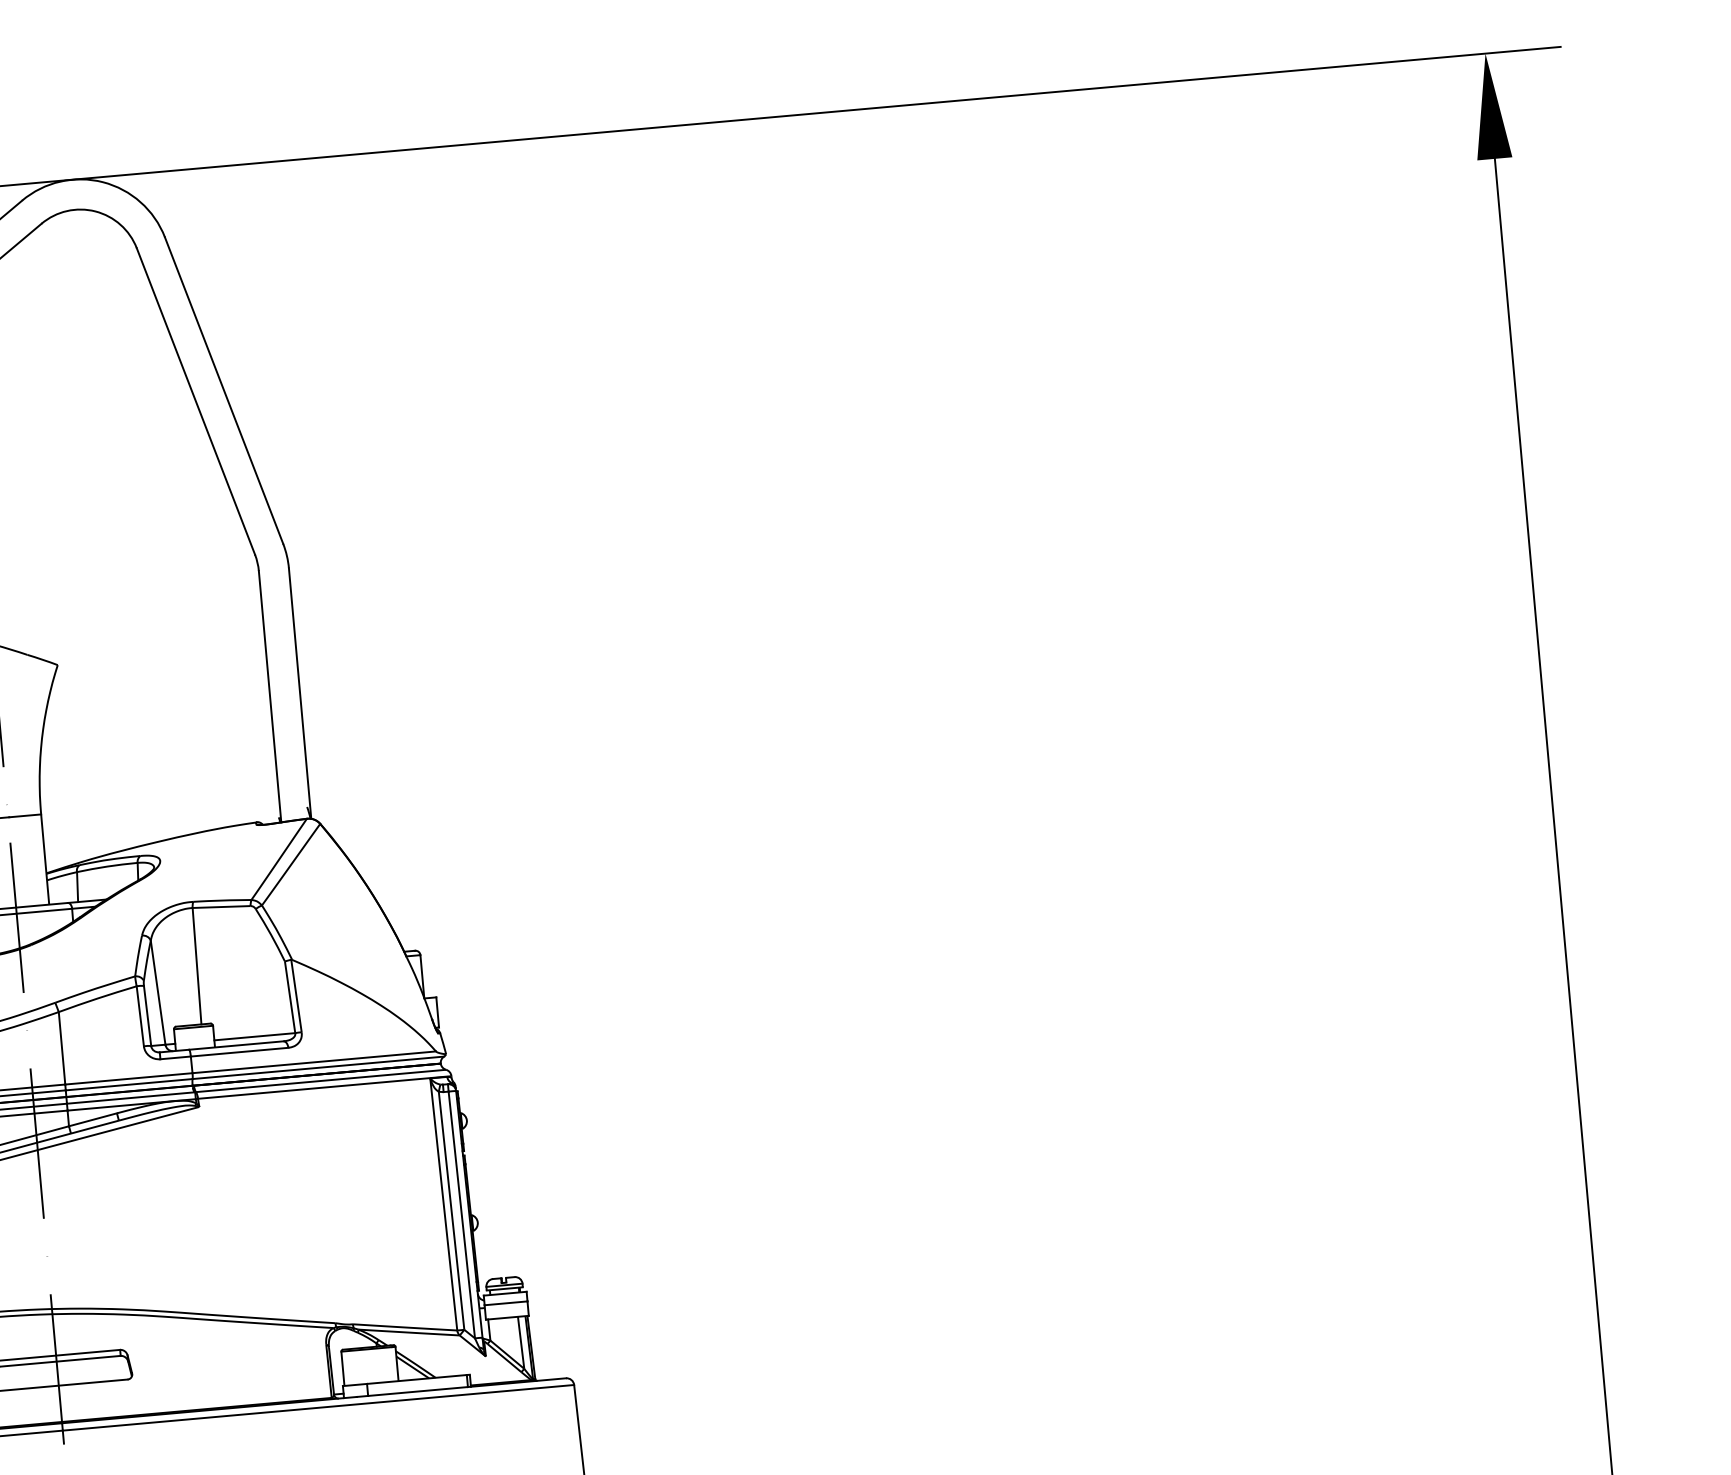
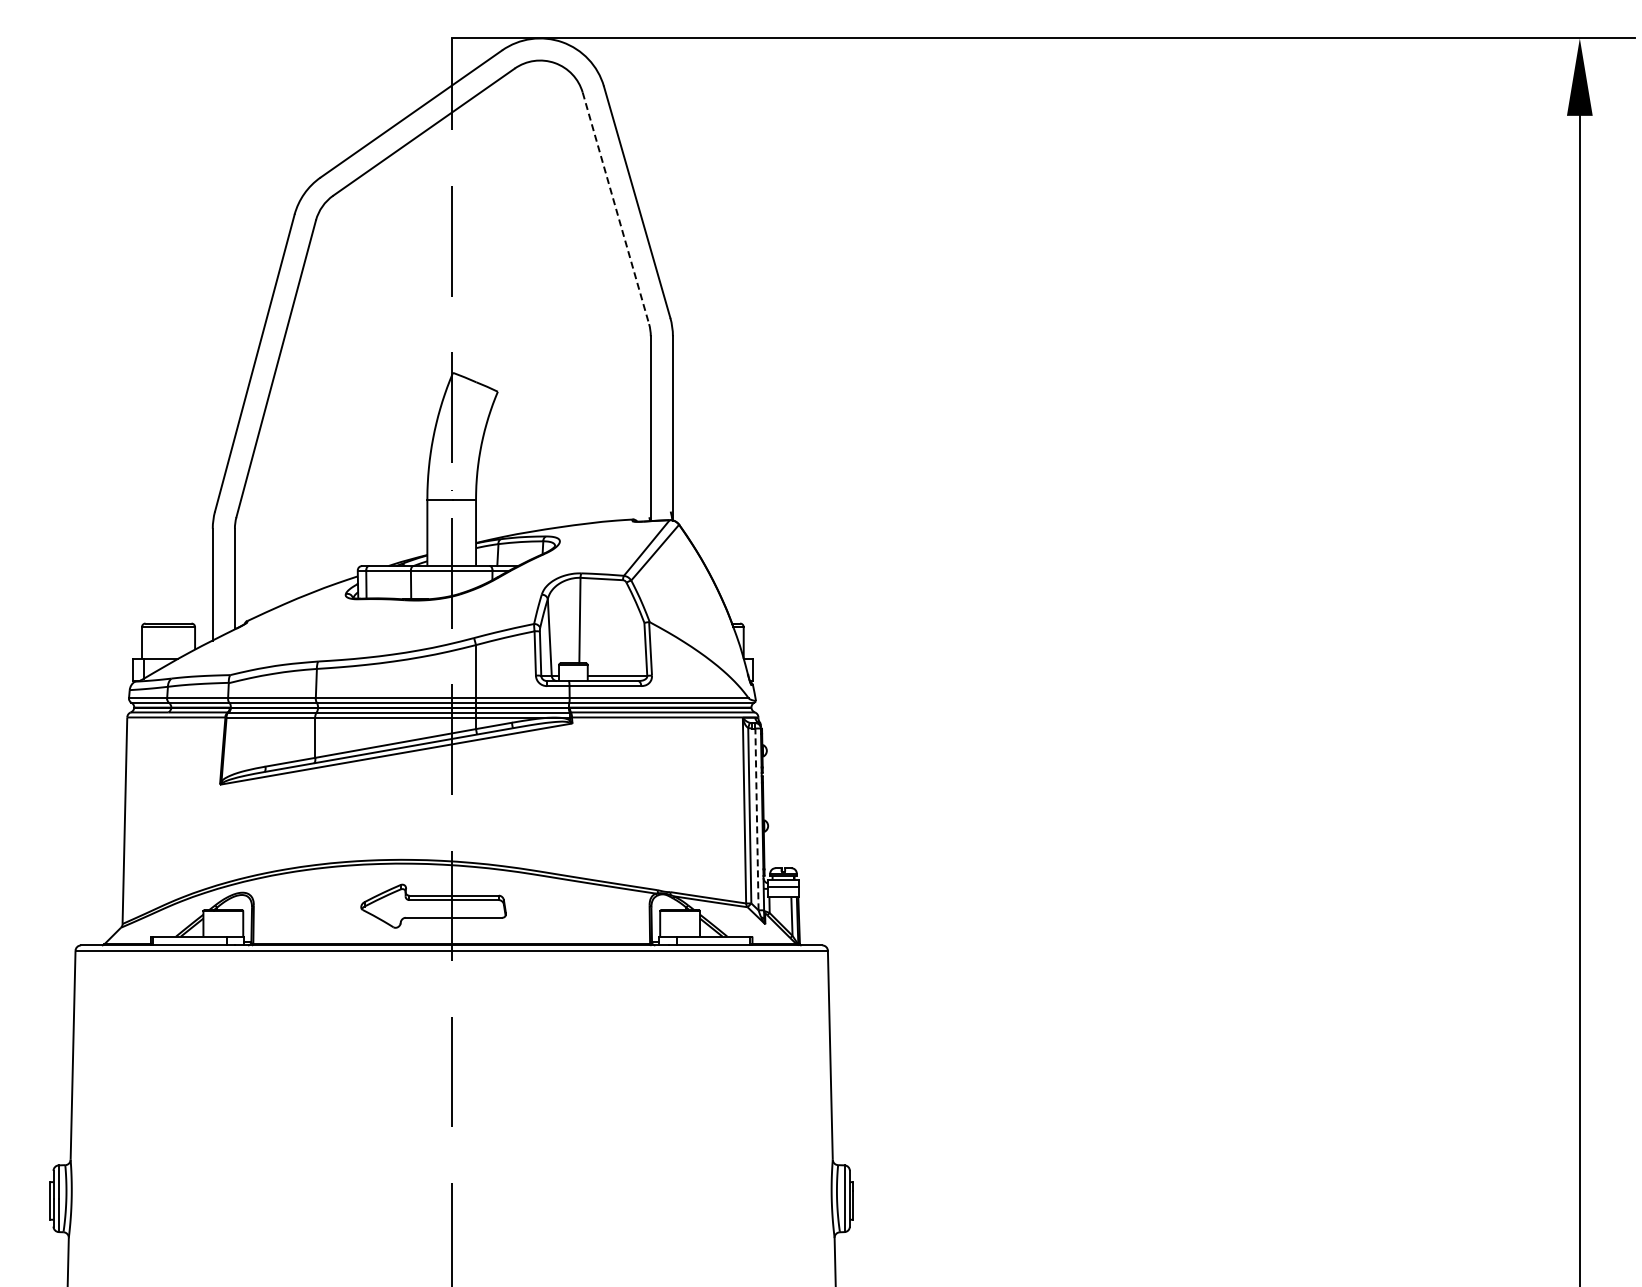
line: (196, 401) -> (616, 208), solid -> dashed
line: (461, 1215) -> (756, 819), solid -> dashed

